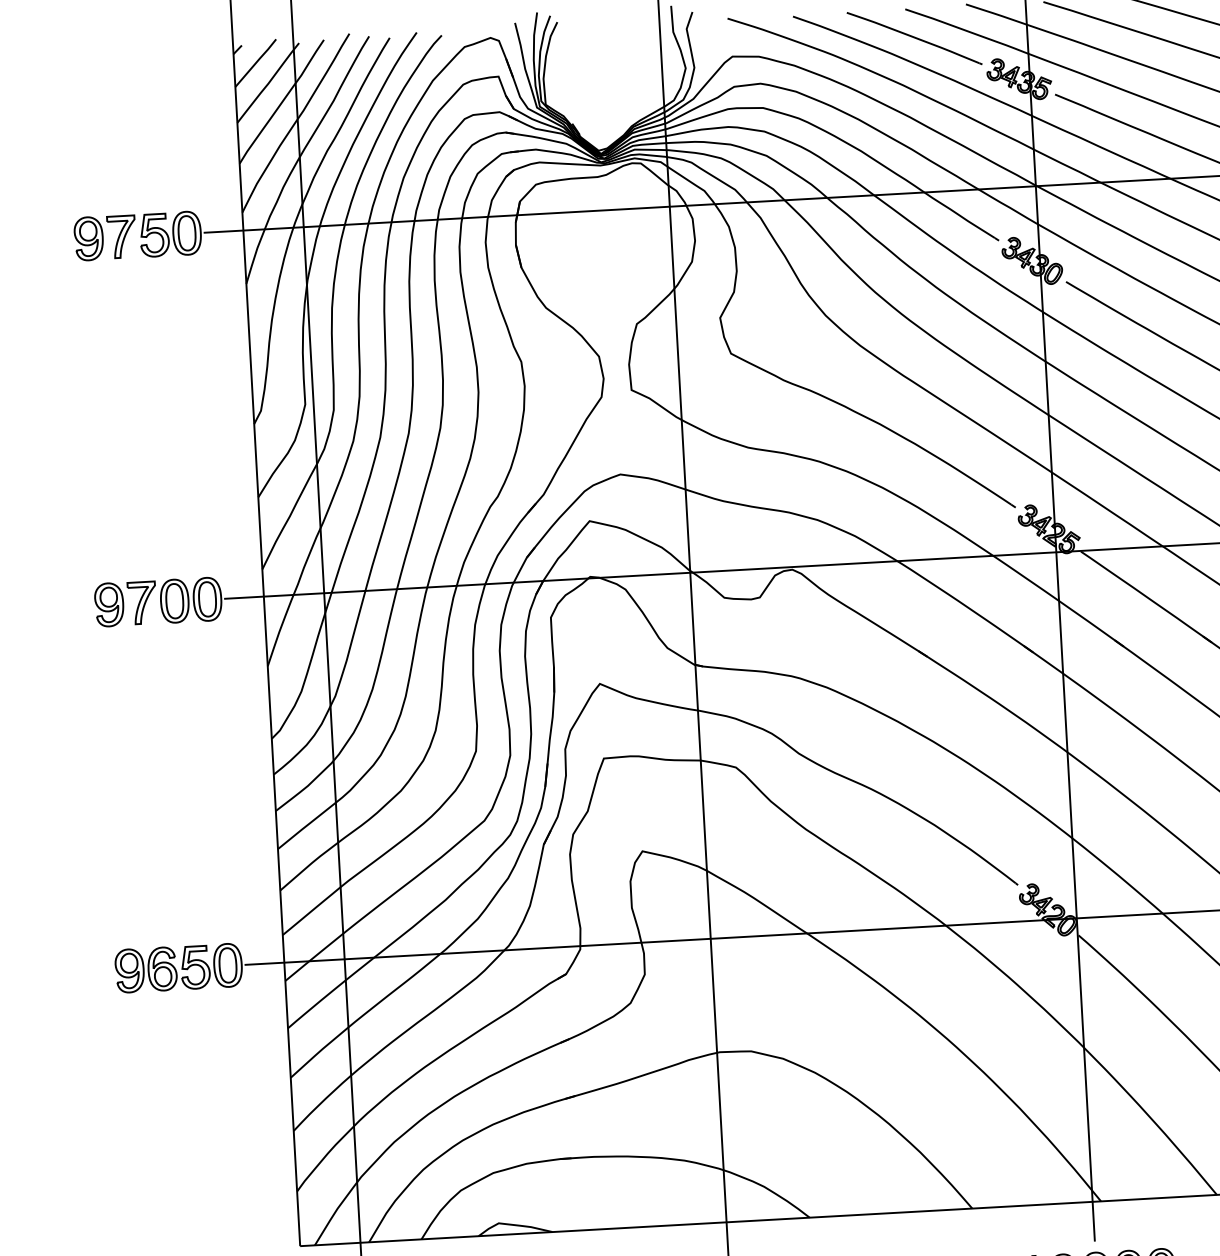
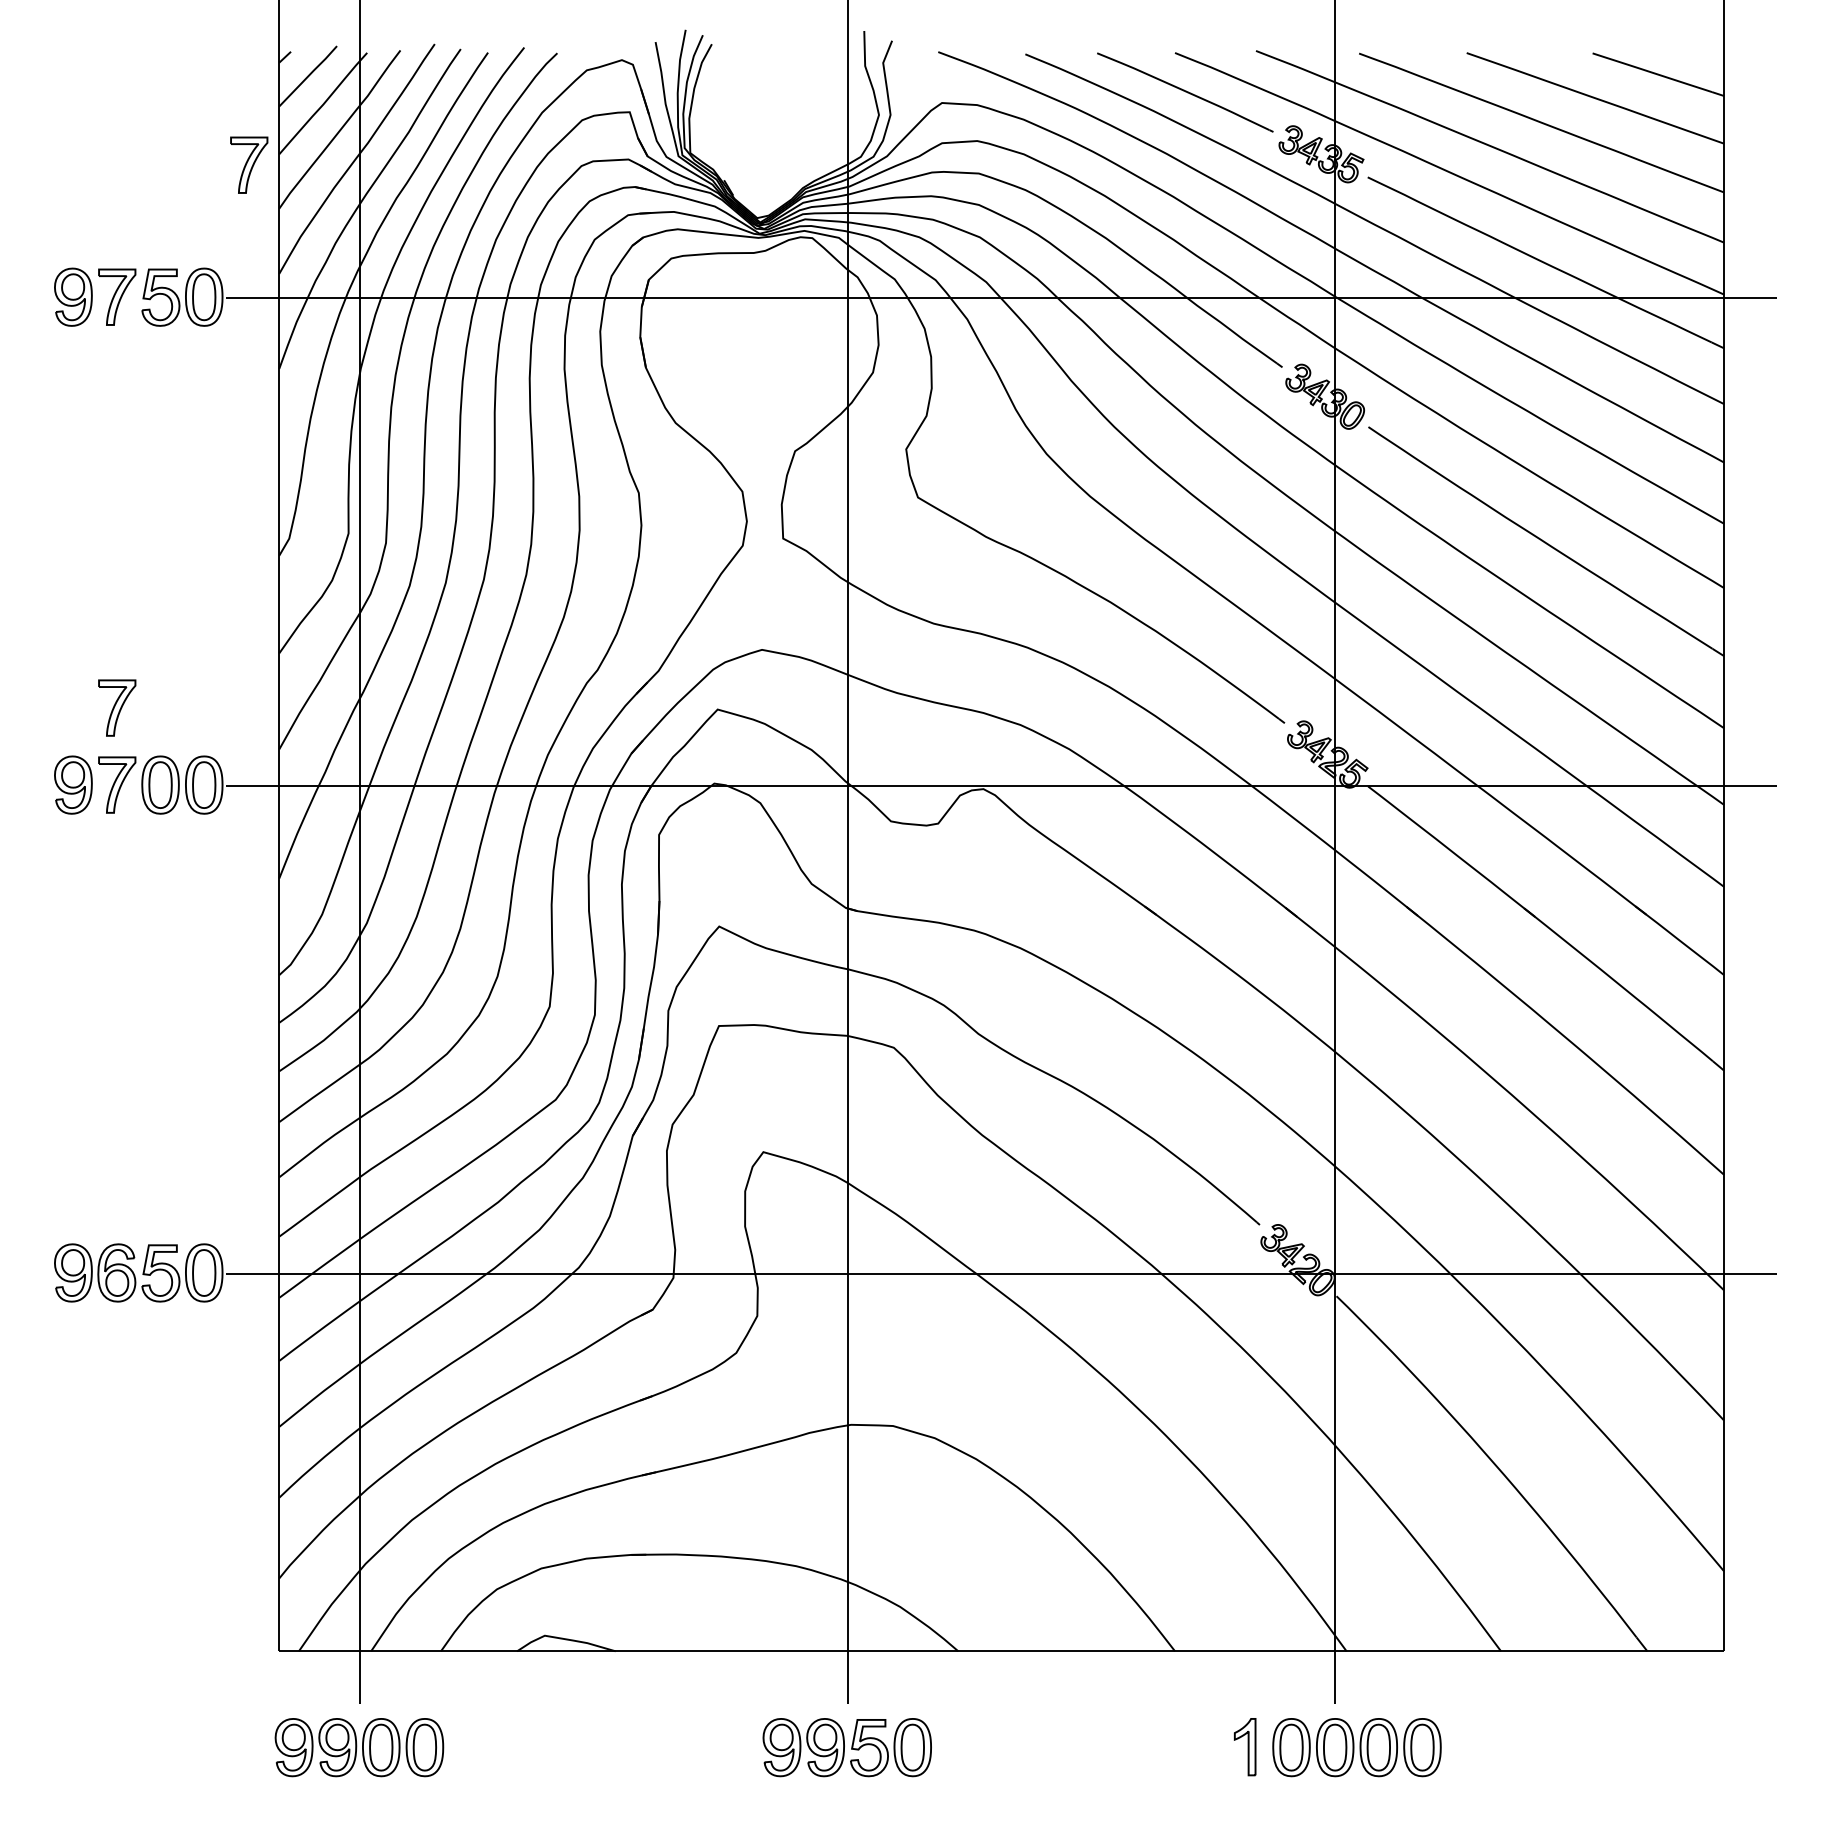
part: (215, 131) -> (249, 164), added
part: (139, 544) -> (117, 707), added

